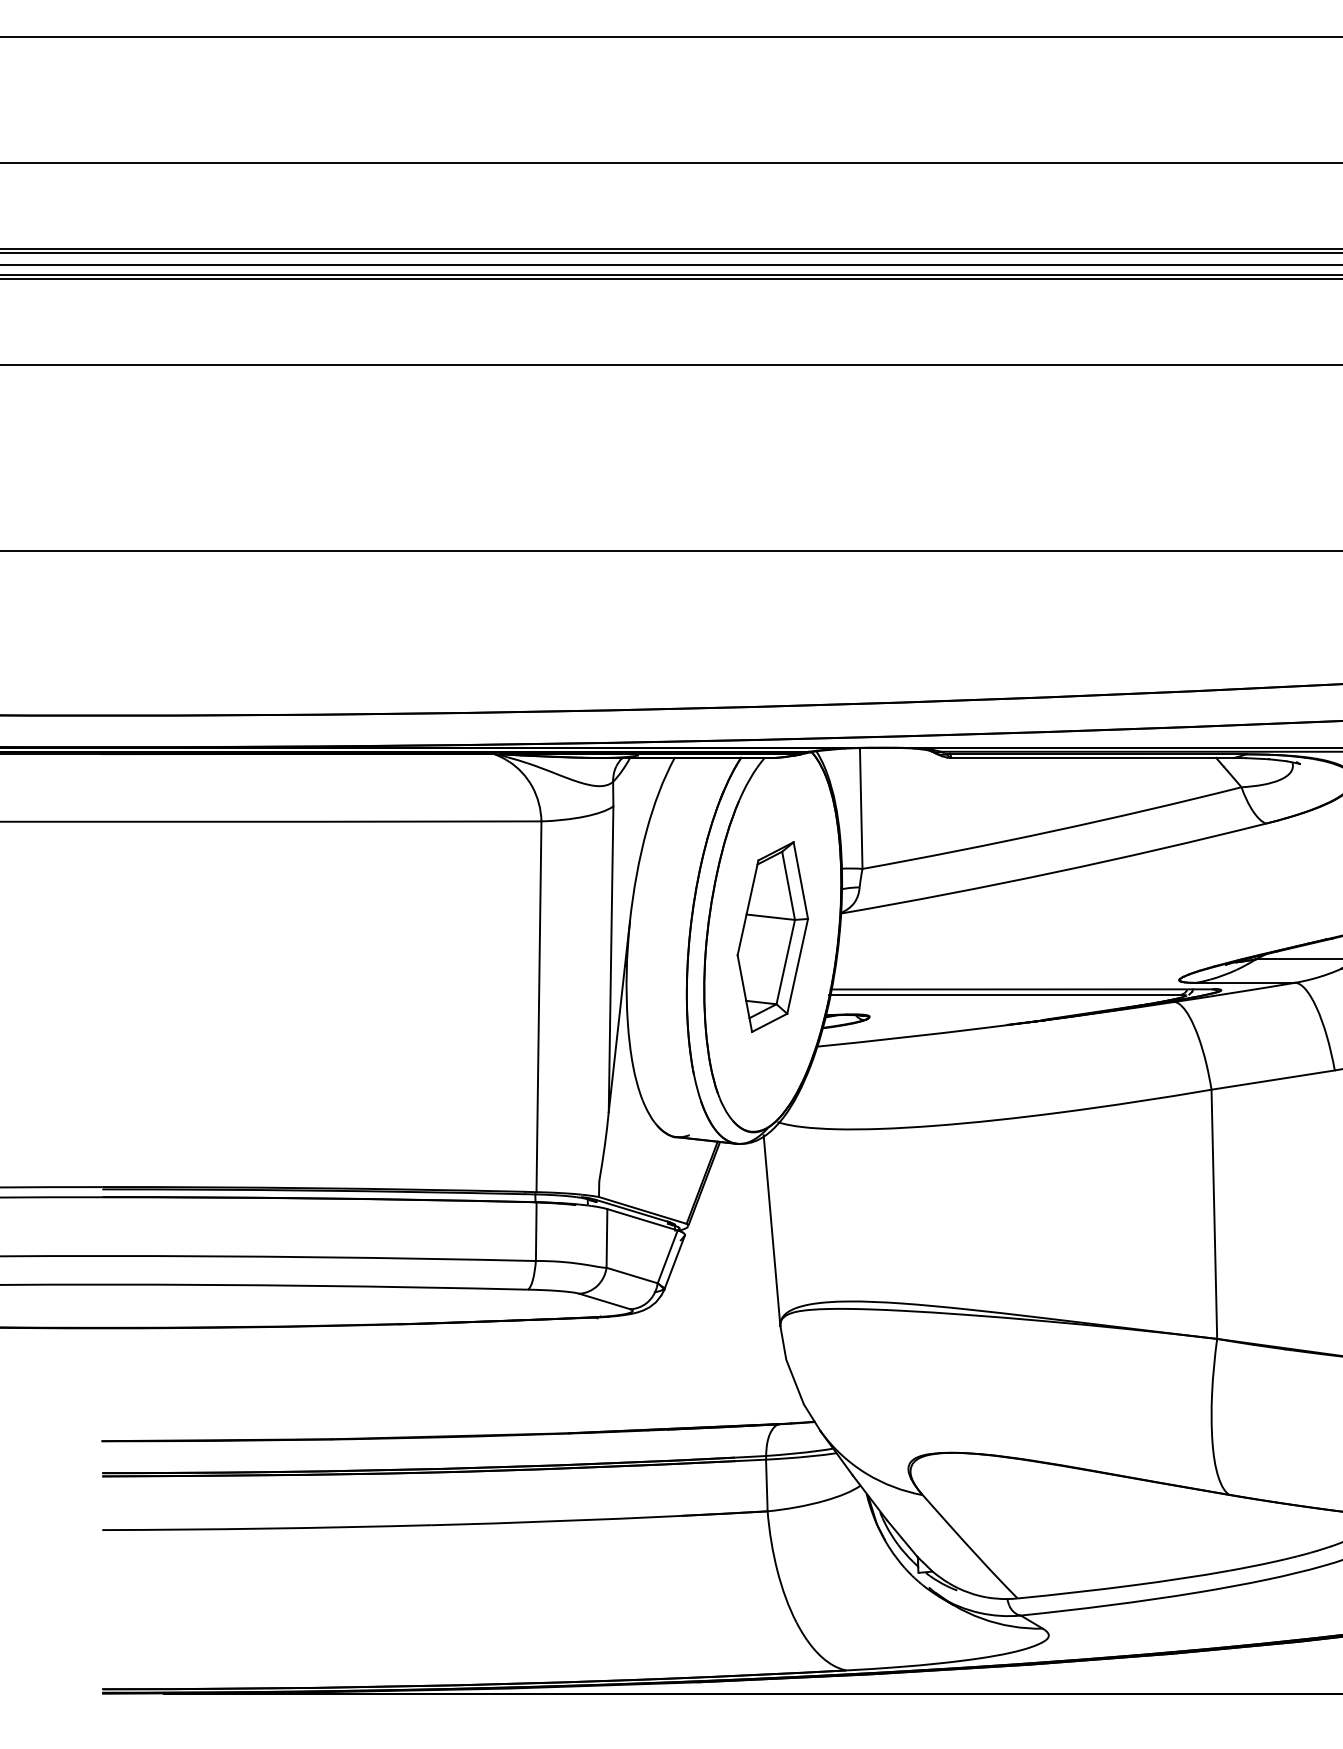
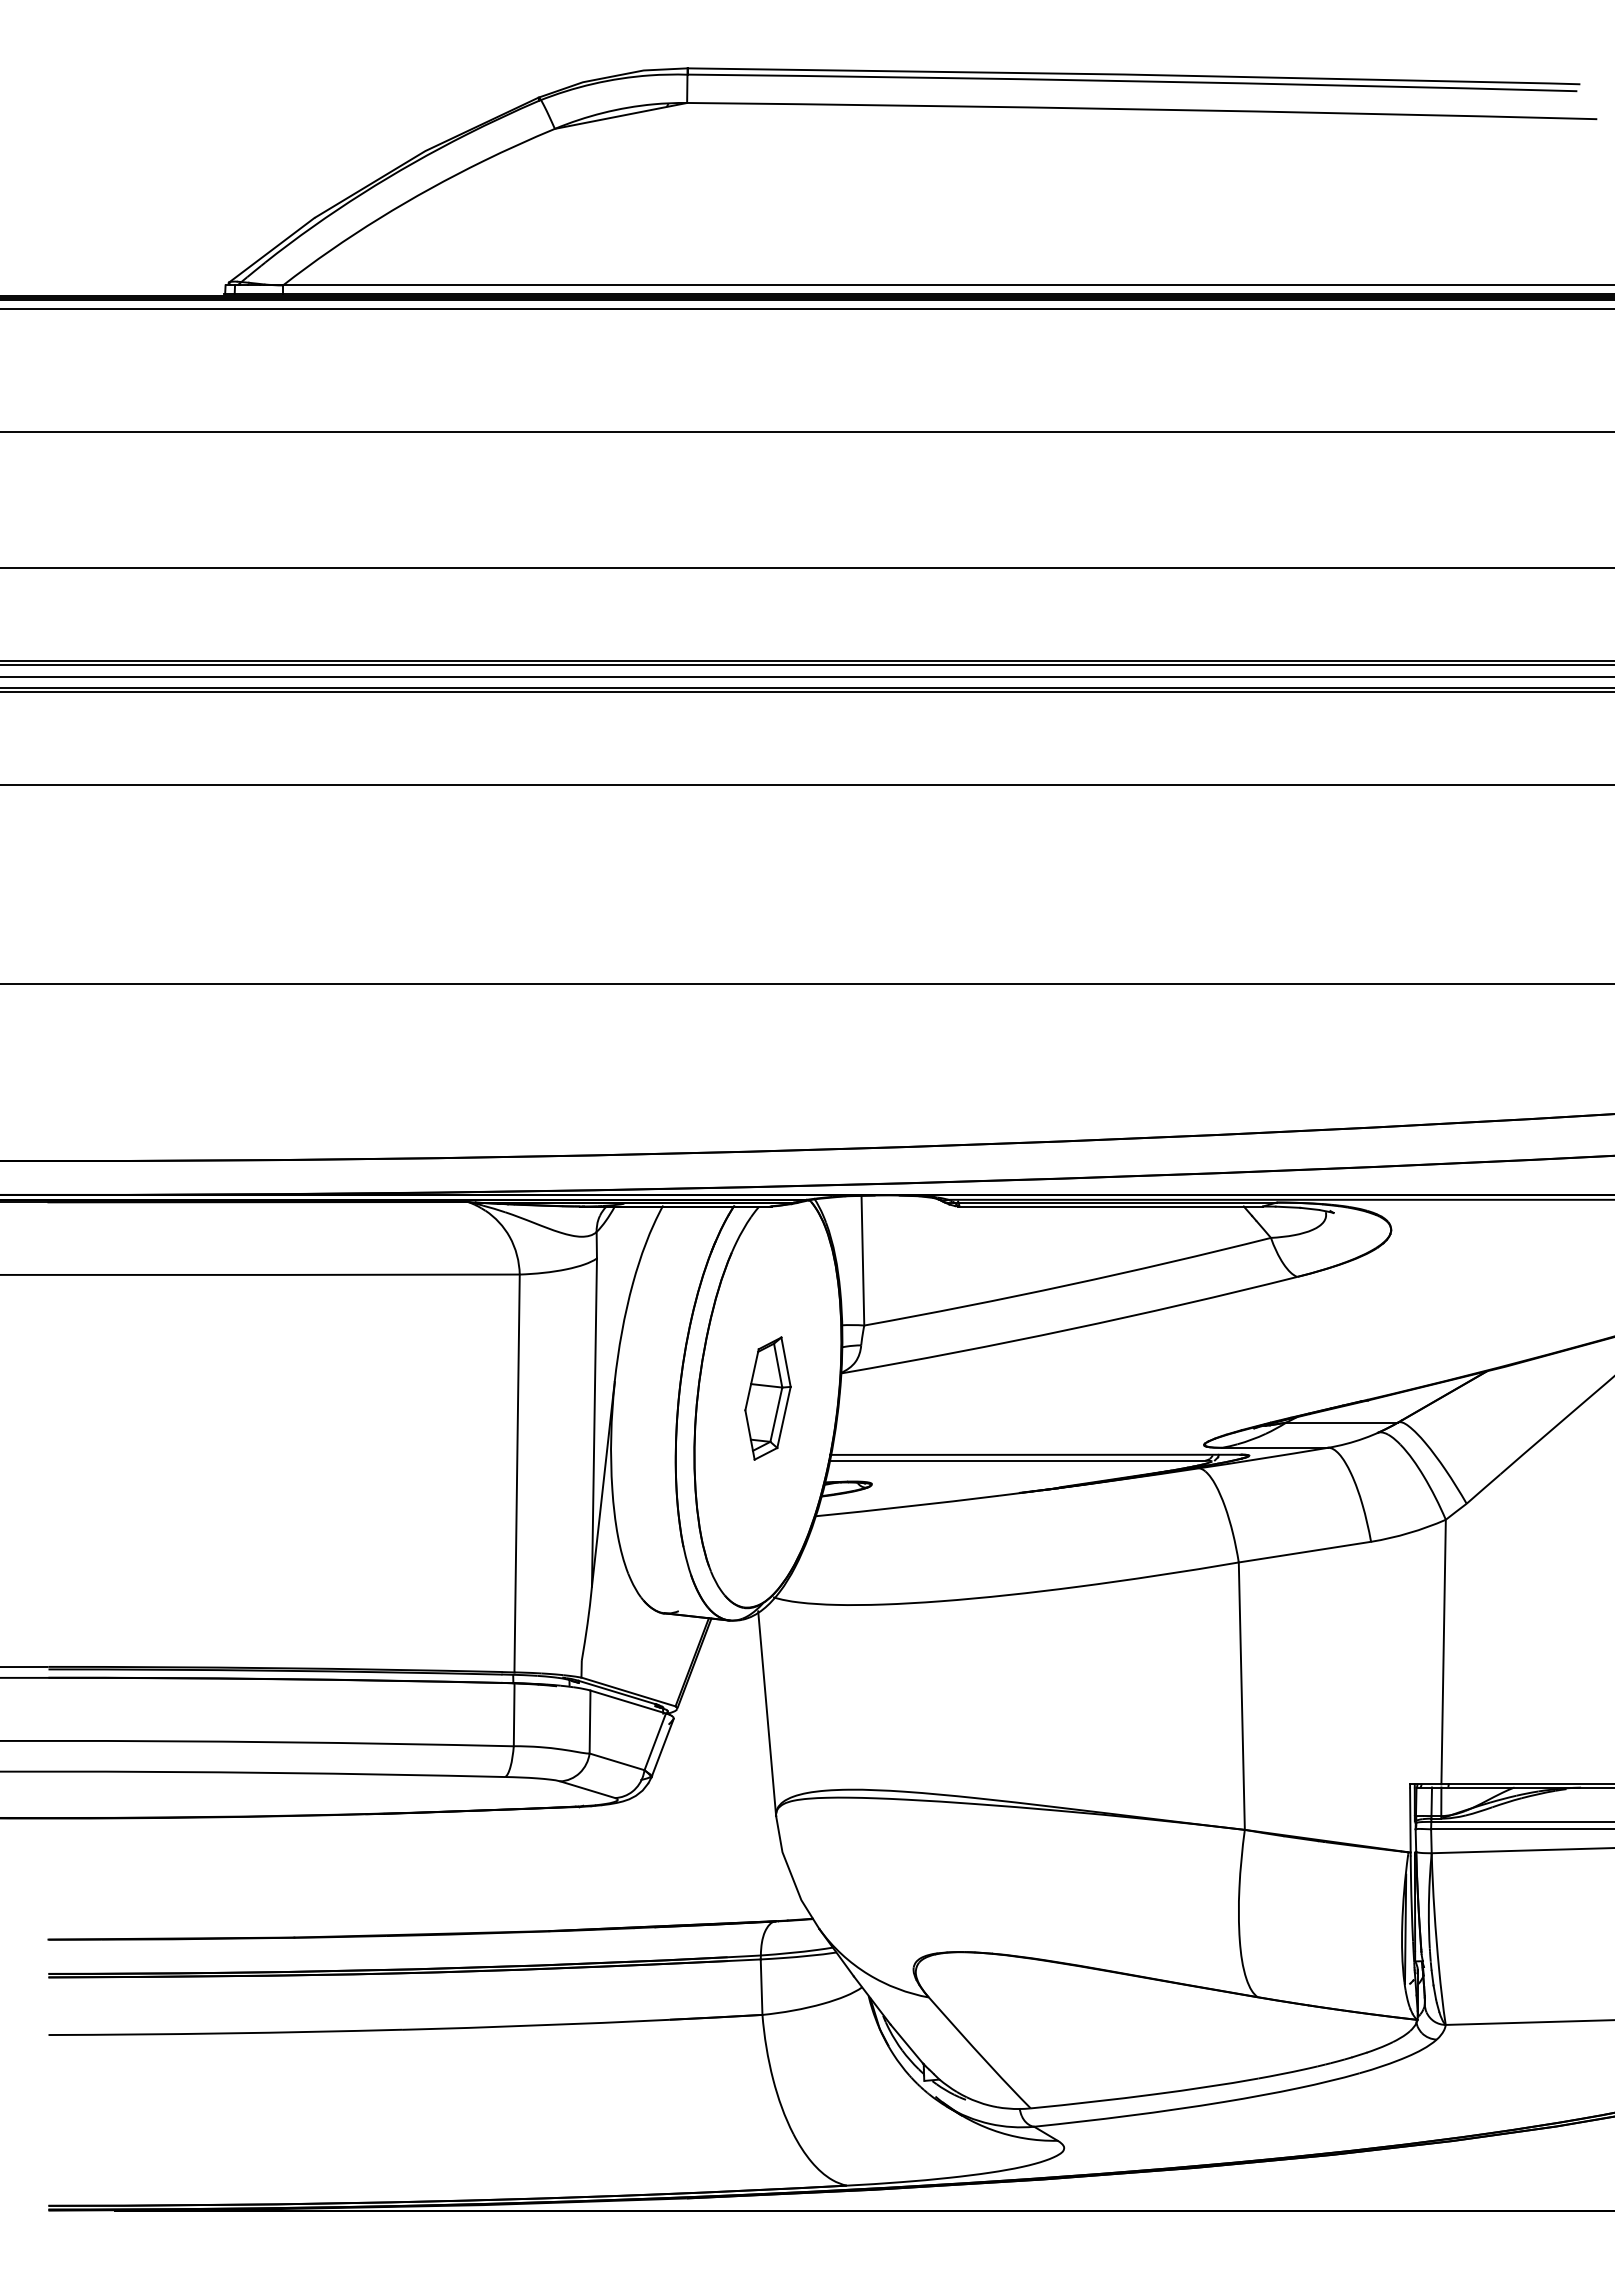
part: (772, 936) -> (767, 1398), size x0.6

